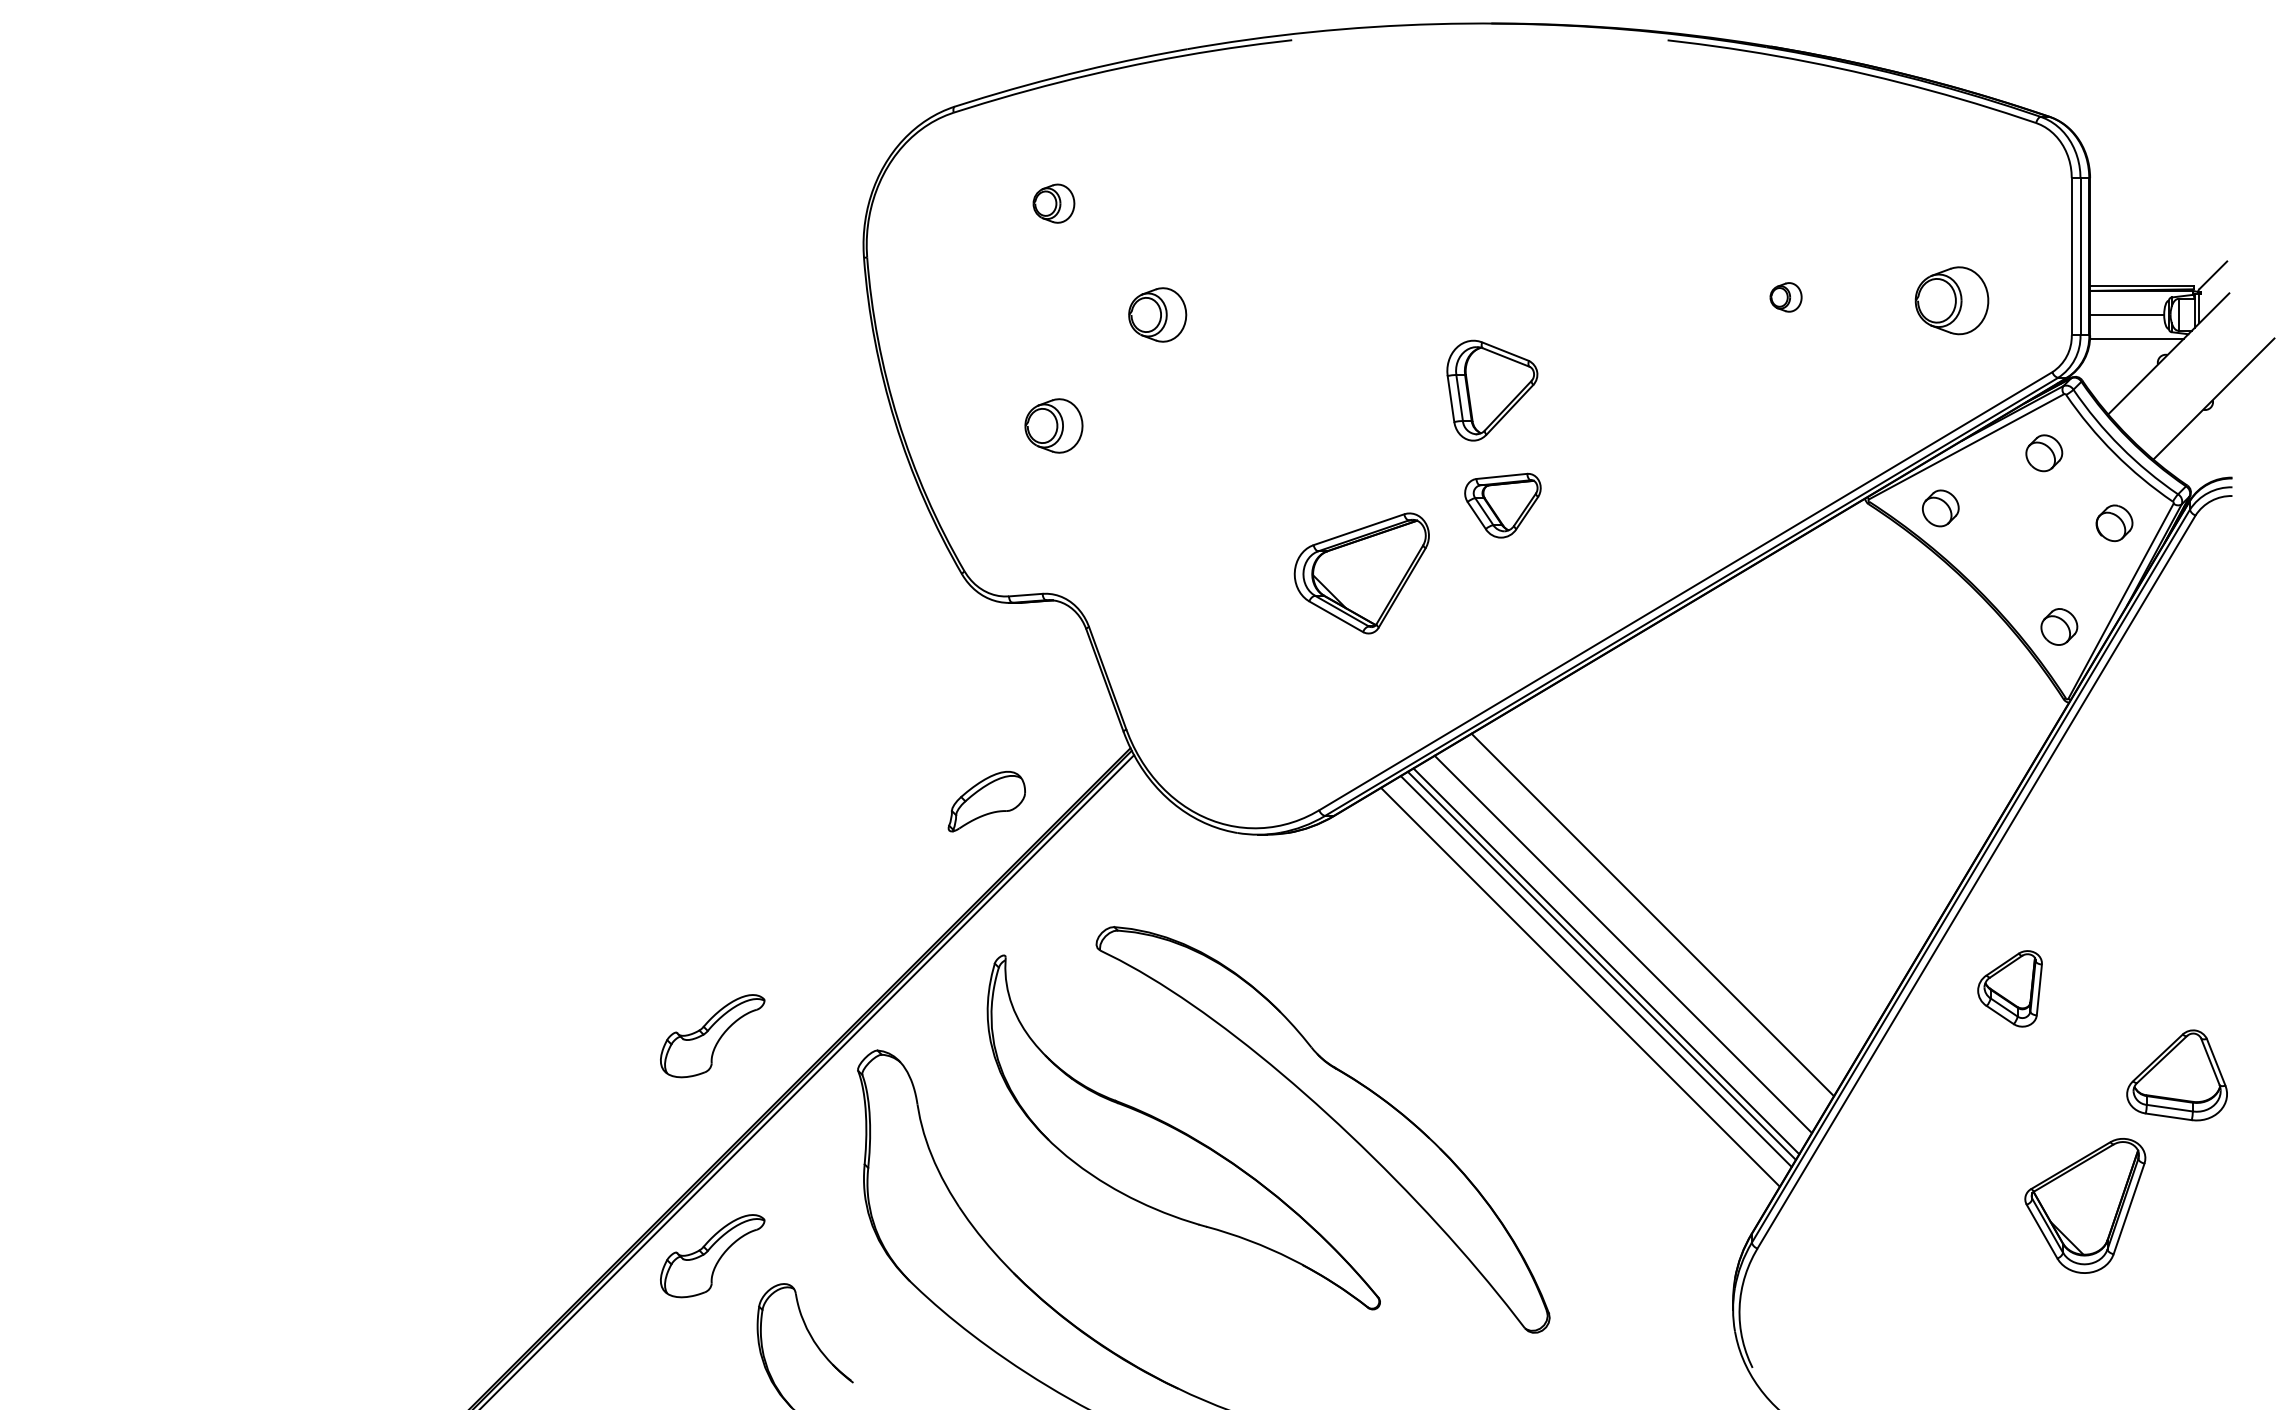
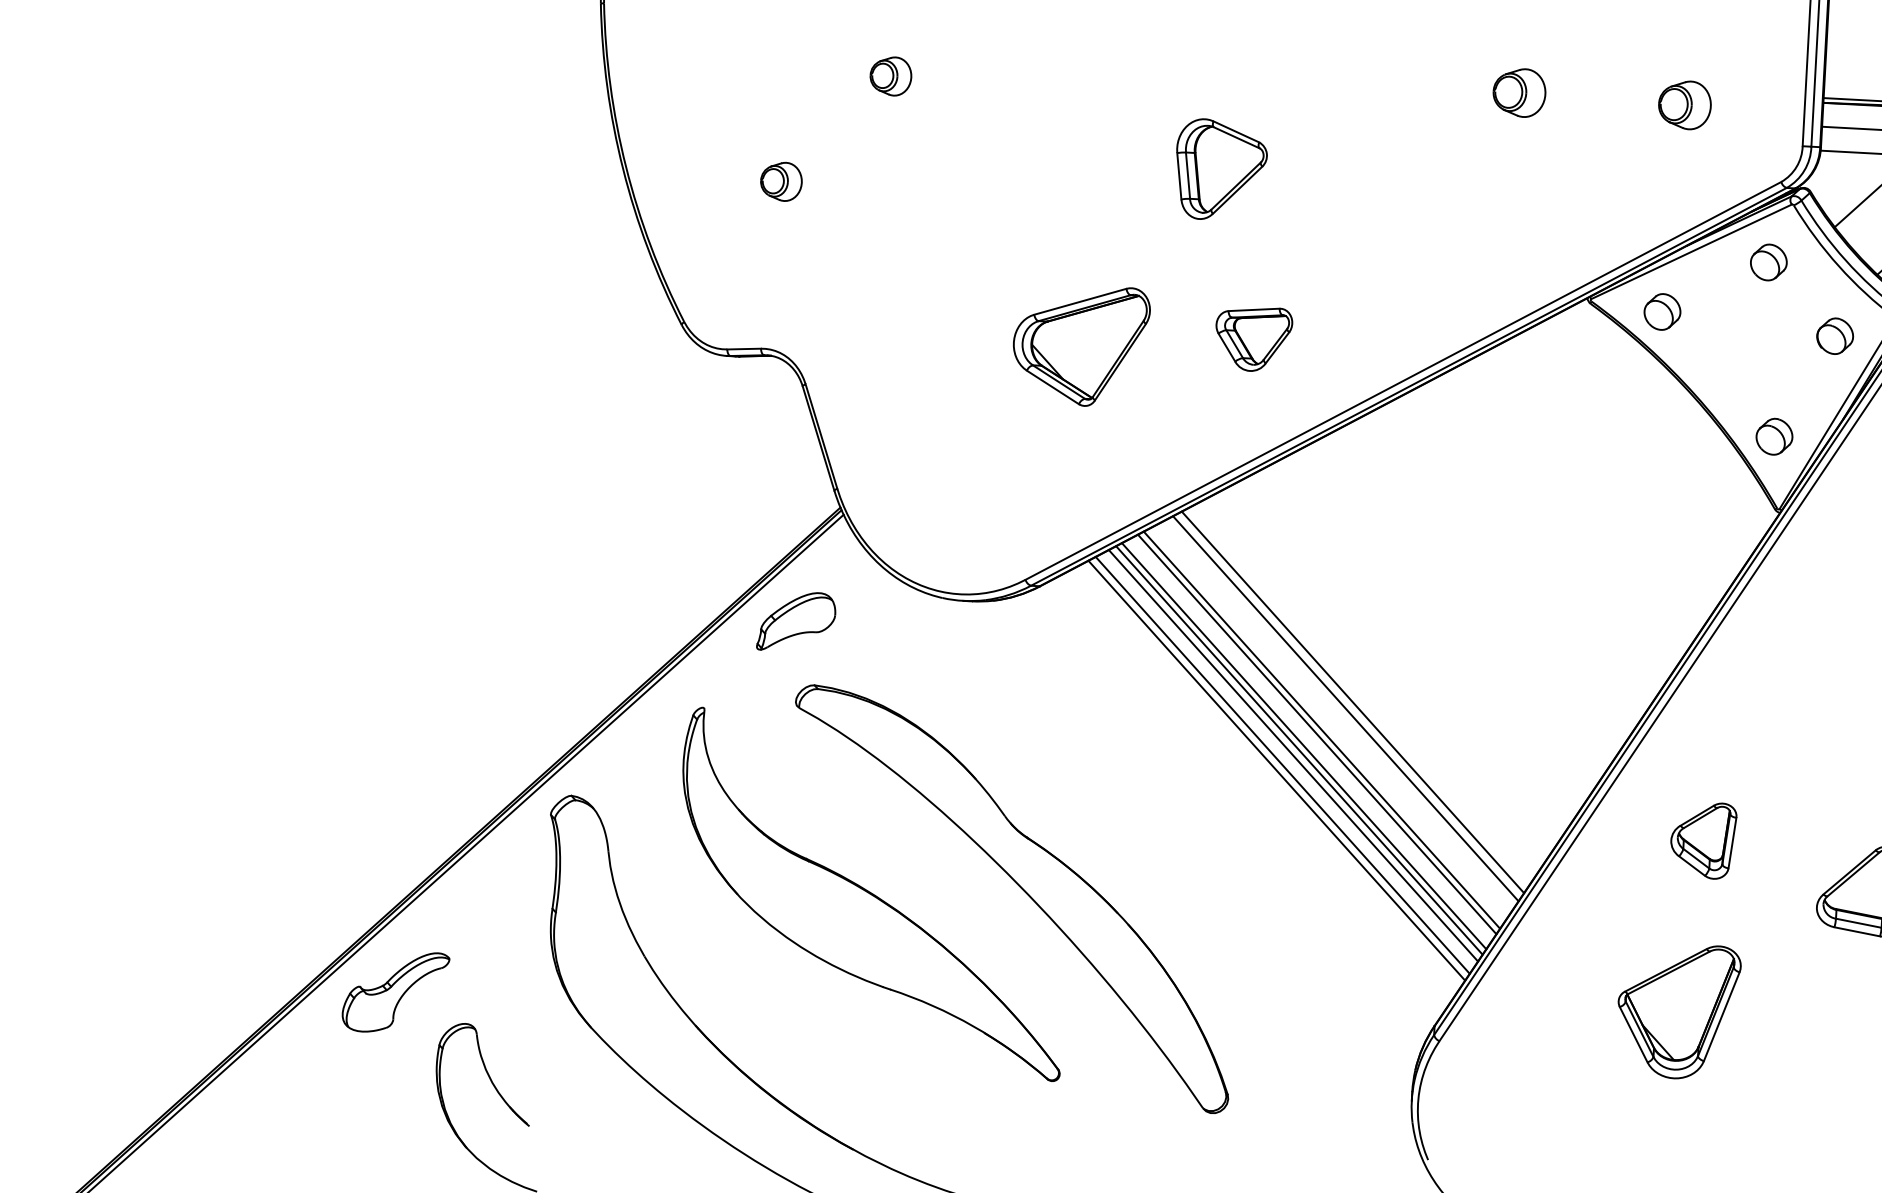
part: (1785, 297) -> (1518, 92), size x1.67
part: (1951, 300) -> (1684, 104), size x0.71
part: (1157, 314) -> (890, 75), size x0.71
part: (1053, 425) -> (781, 181), size x0.71
part: (1502, 505) -> (1253, 338), moved
part: (986, 801) -> (796, 621), moved
line: (1645, 921) -> (1345, 708), added
line: (1618, 948) -> (1316, 733), added
line: (1586, 981) -> (1283, 765), added
part: (2009, 988) -> (1702, 840), moved
part: (712, 1036) -> (407, 772), removed
part: (2085, 1205) -> (1678, 1010), moved

